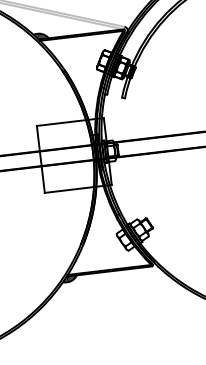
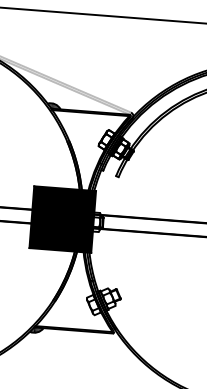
fill: (74, 155) -> (62, 219), added

